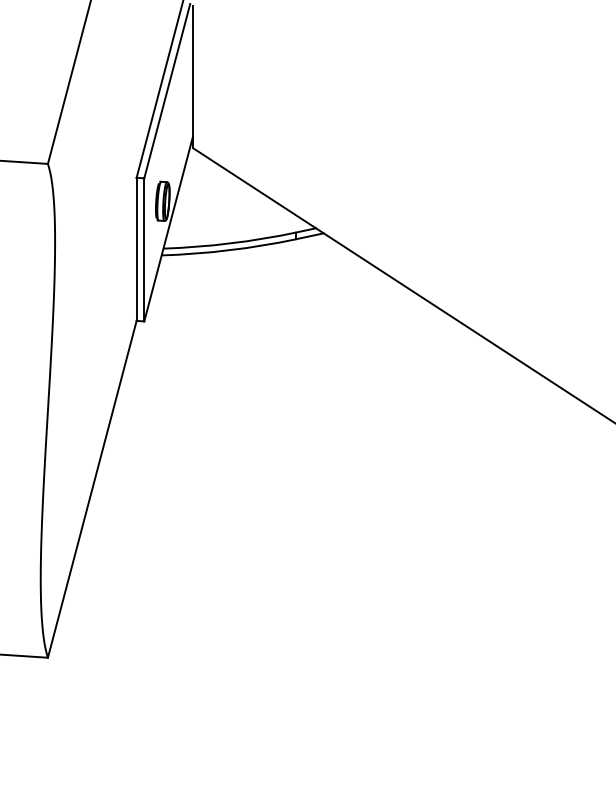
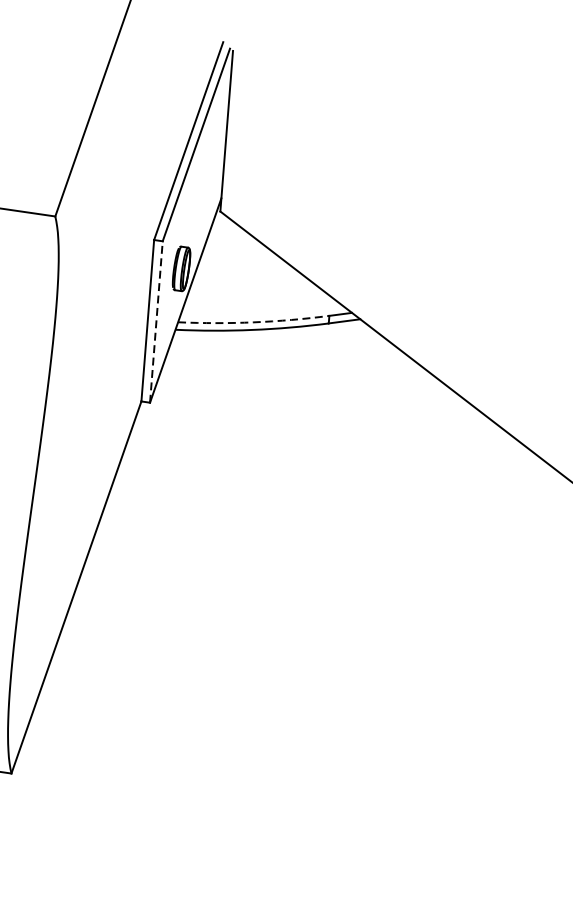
arc: (230, 243) -> (254, 322), solid -> dashed
line: (144, 249) -> (156, 321), solid -> dashed

